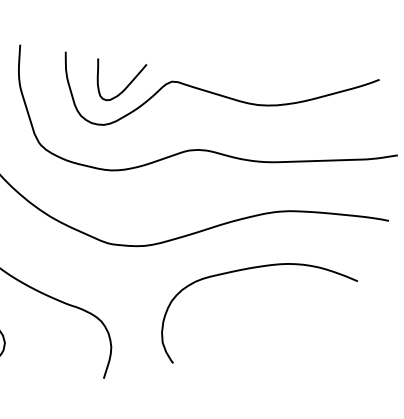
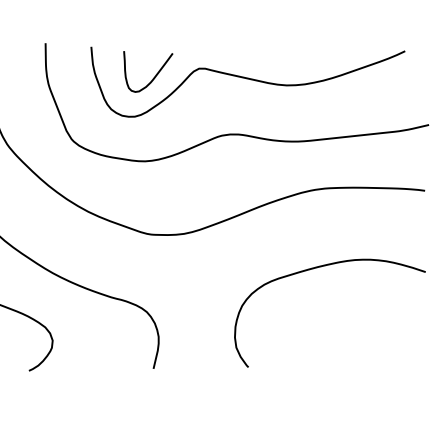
curve: (249, 269) -> (317, 268), moved

